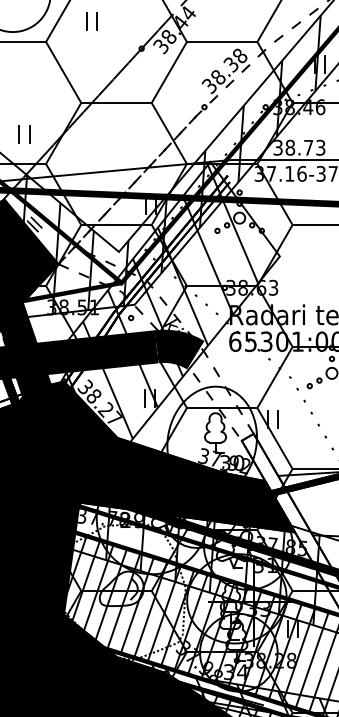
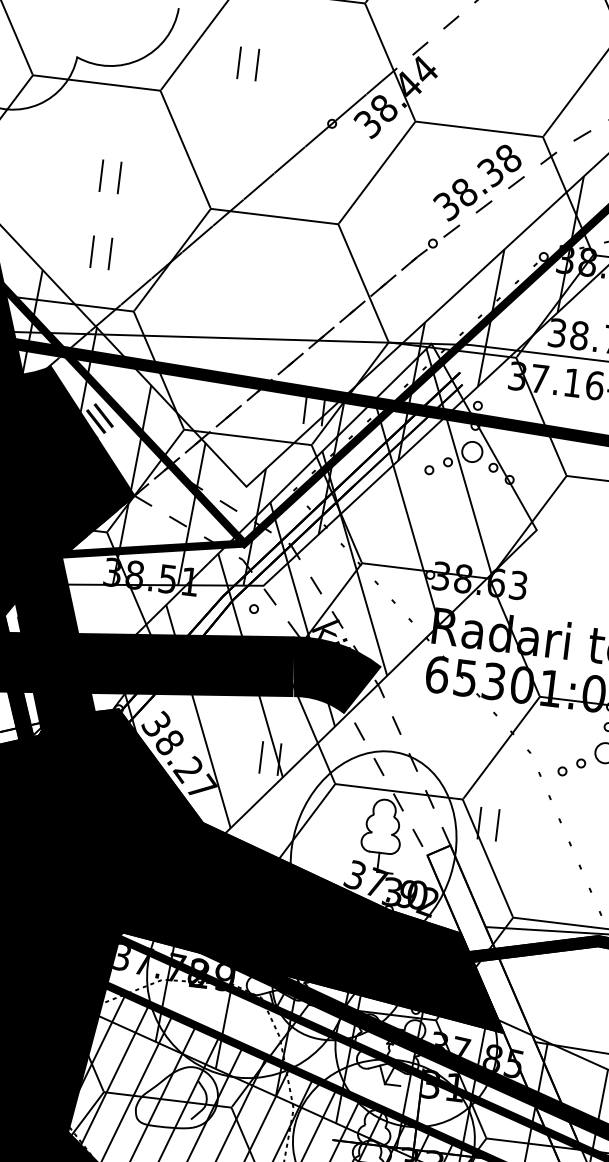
part: (24, 92) -> (110, 177), added

